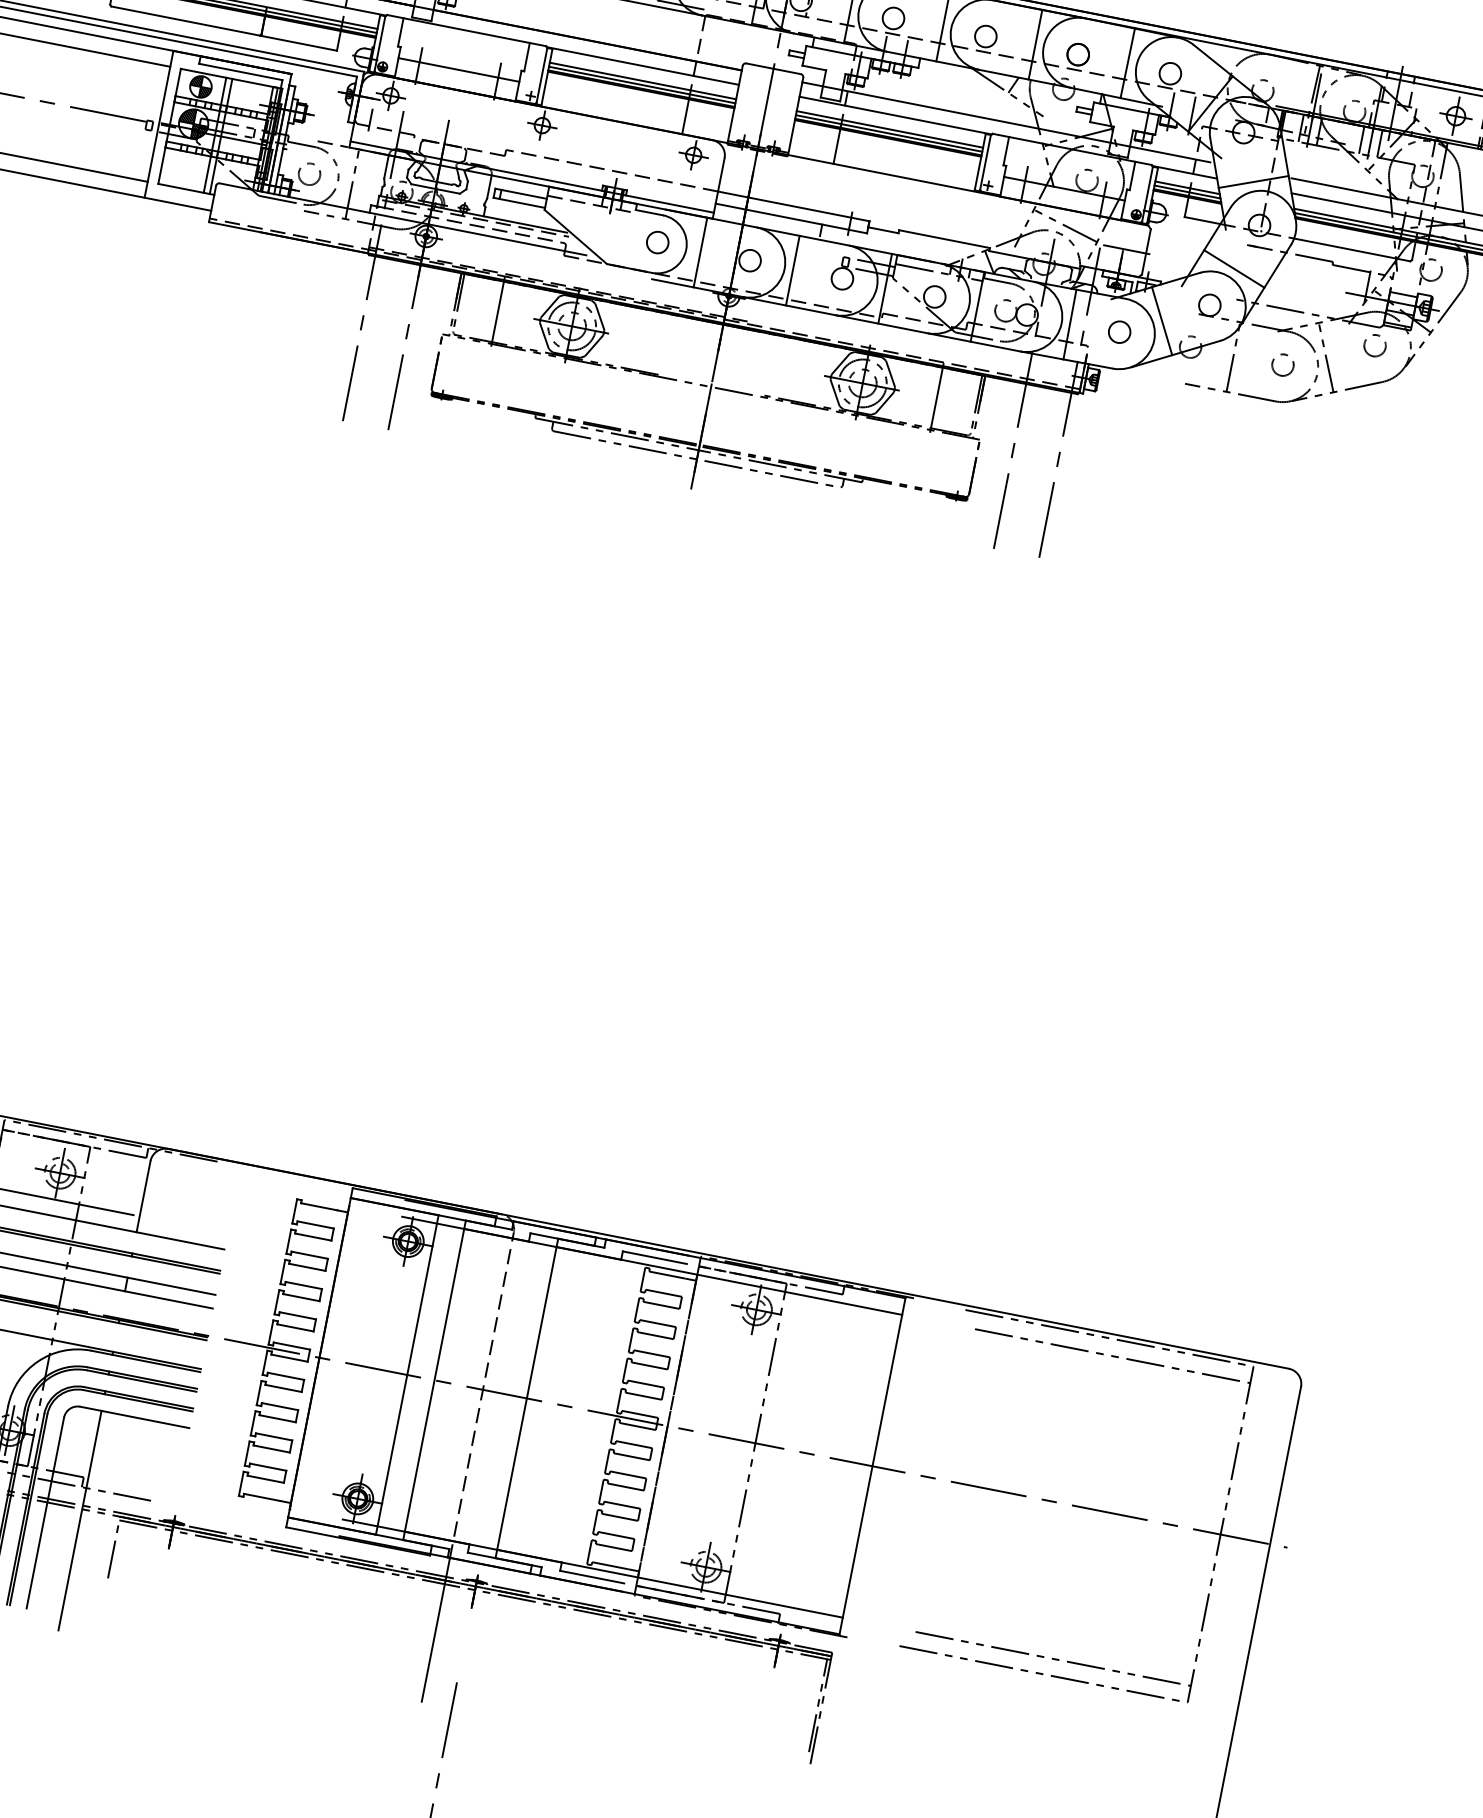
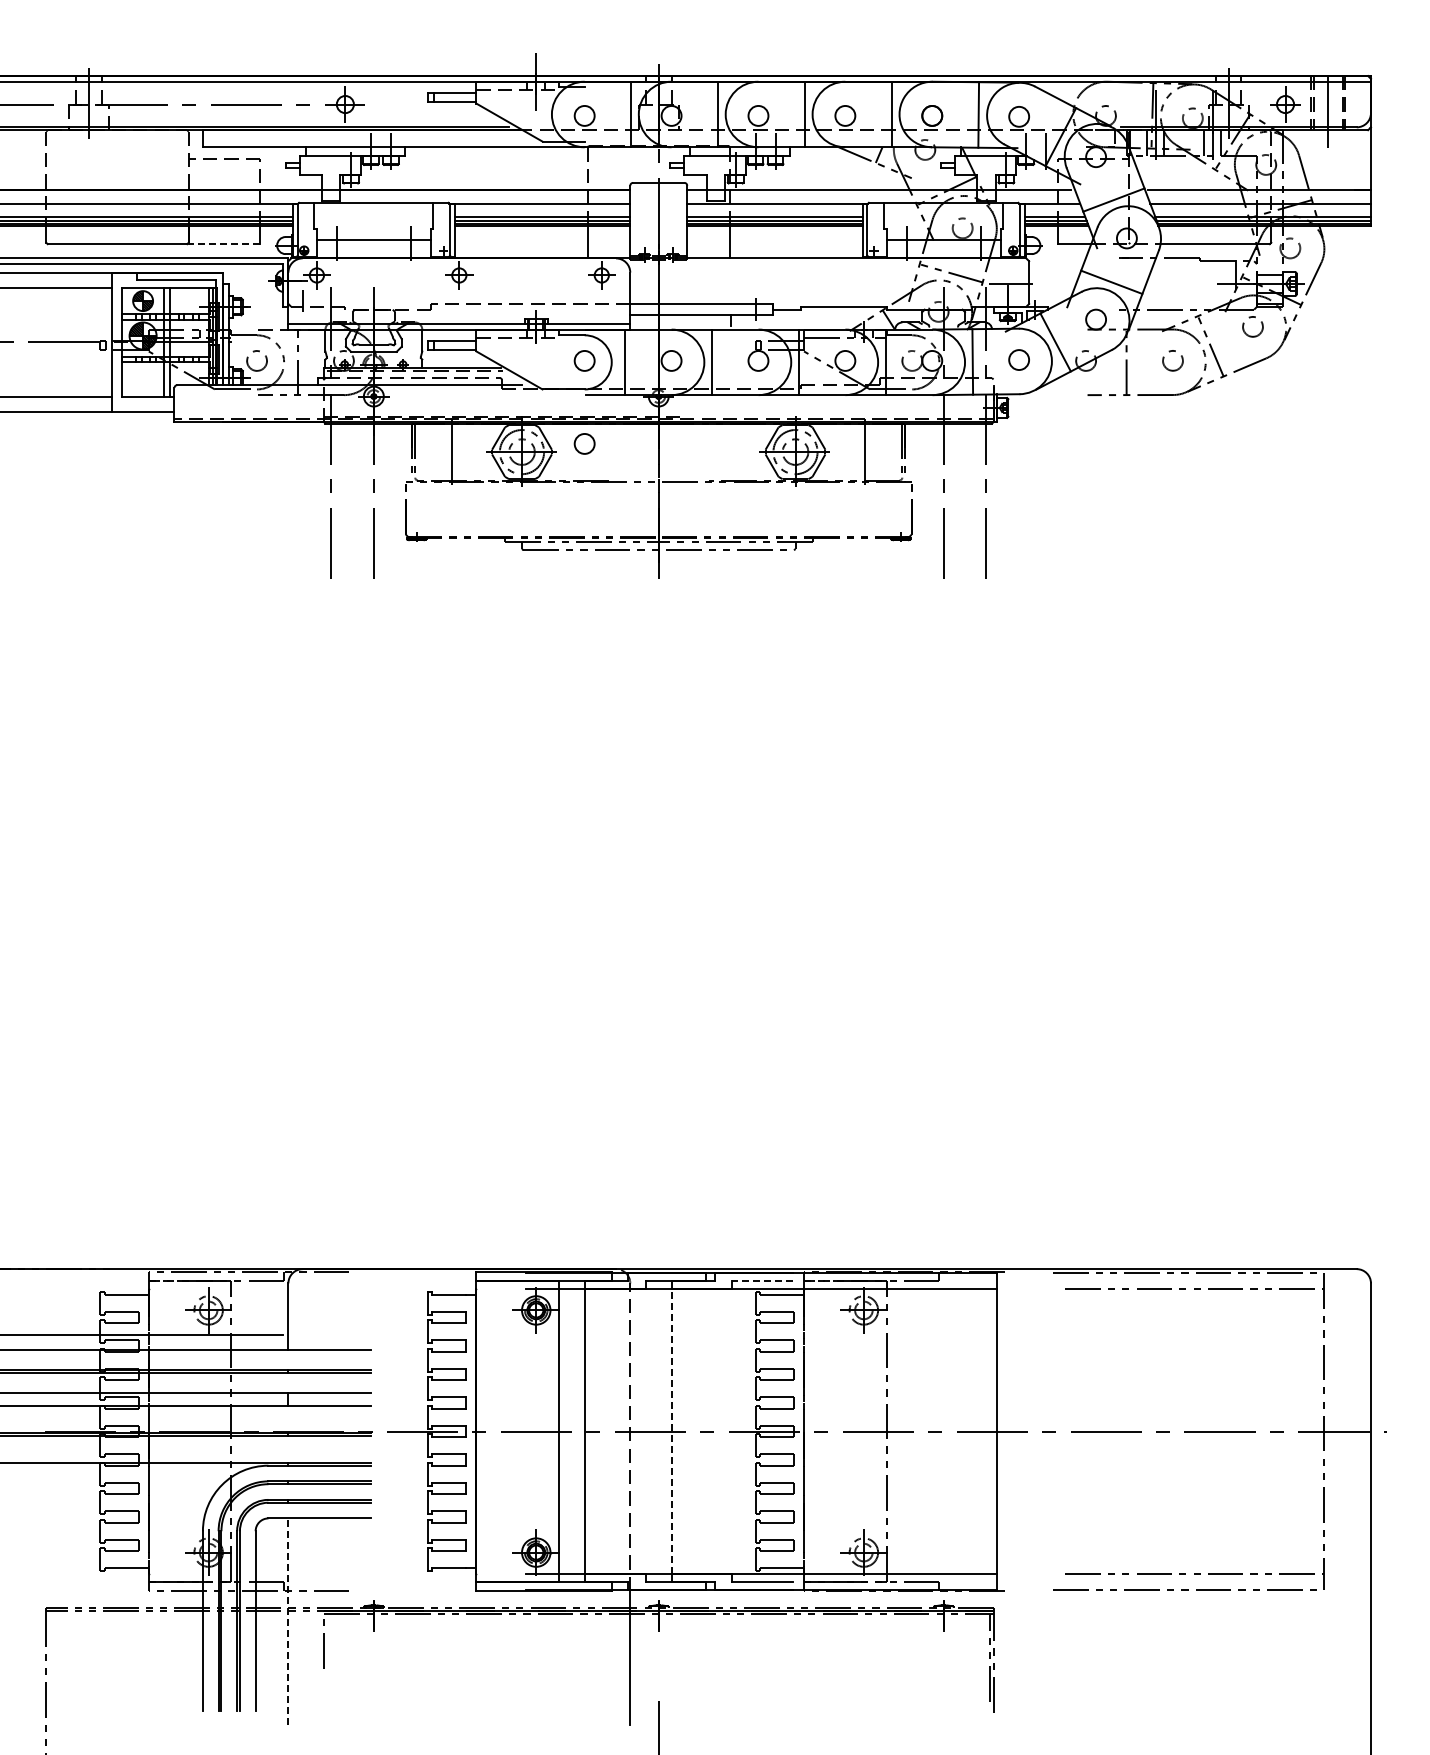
line: (299, 43) -> (224, 244), solid -> dashed
circle: (640, 330) -> (584, 443), added
line: (654, 1257) -> (762, 1281), solid -> dashed
line: (526, 1398) -> (671, 1431), solid -> dashed
line: (80, 1520) -> (288, 1621), solid -> dashed

